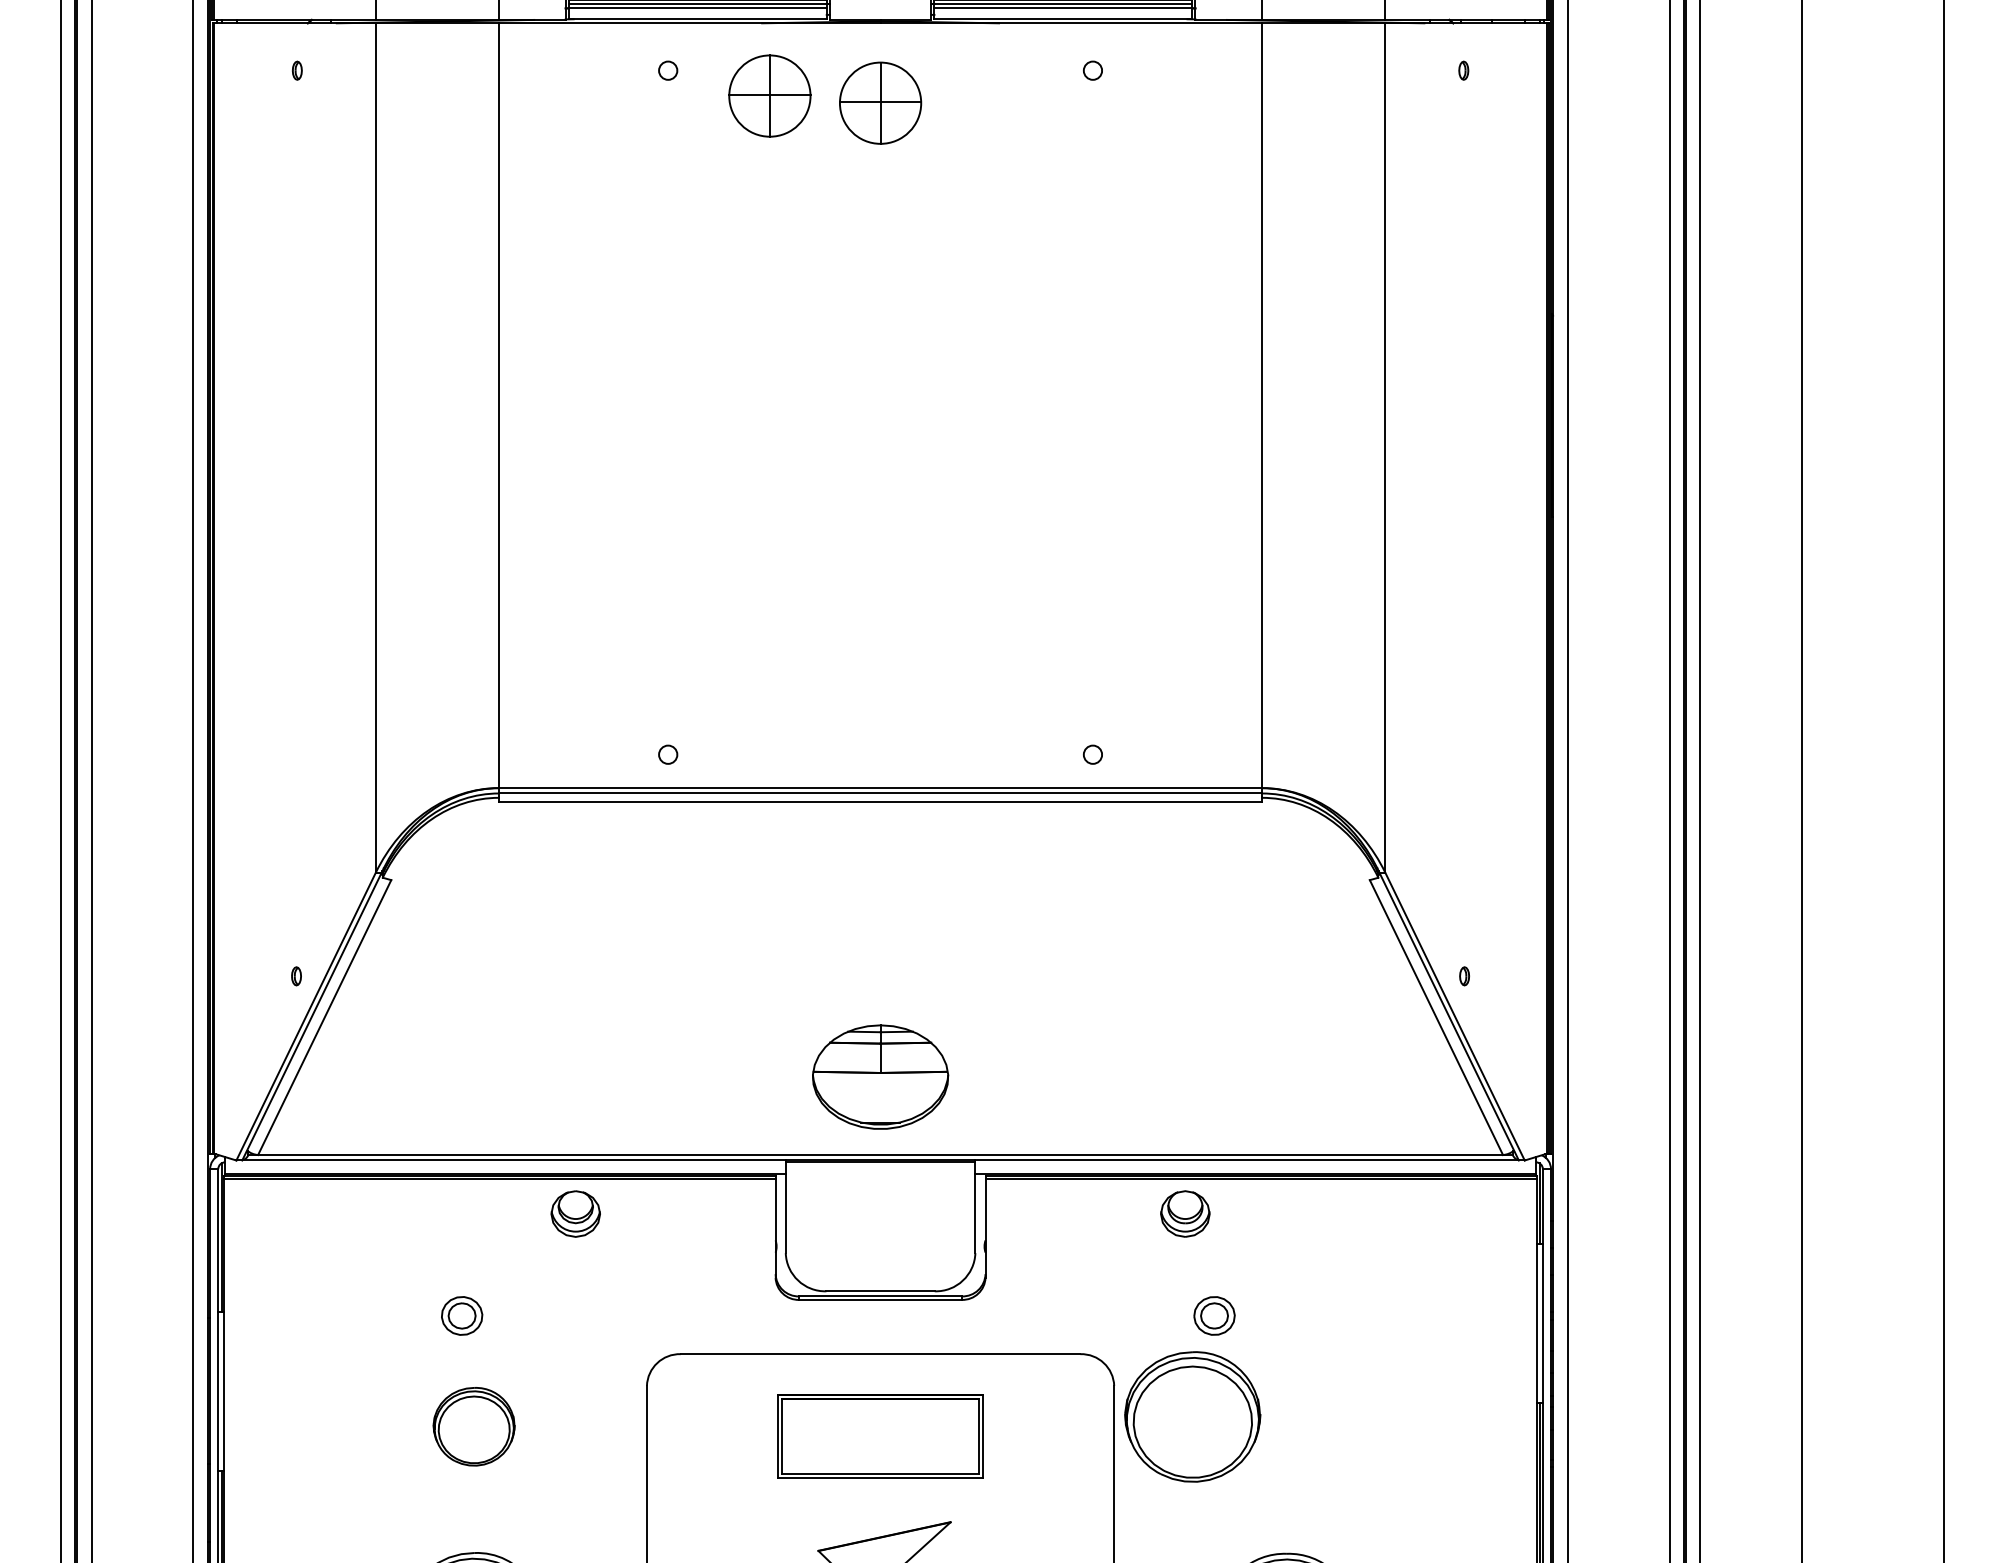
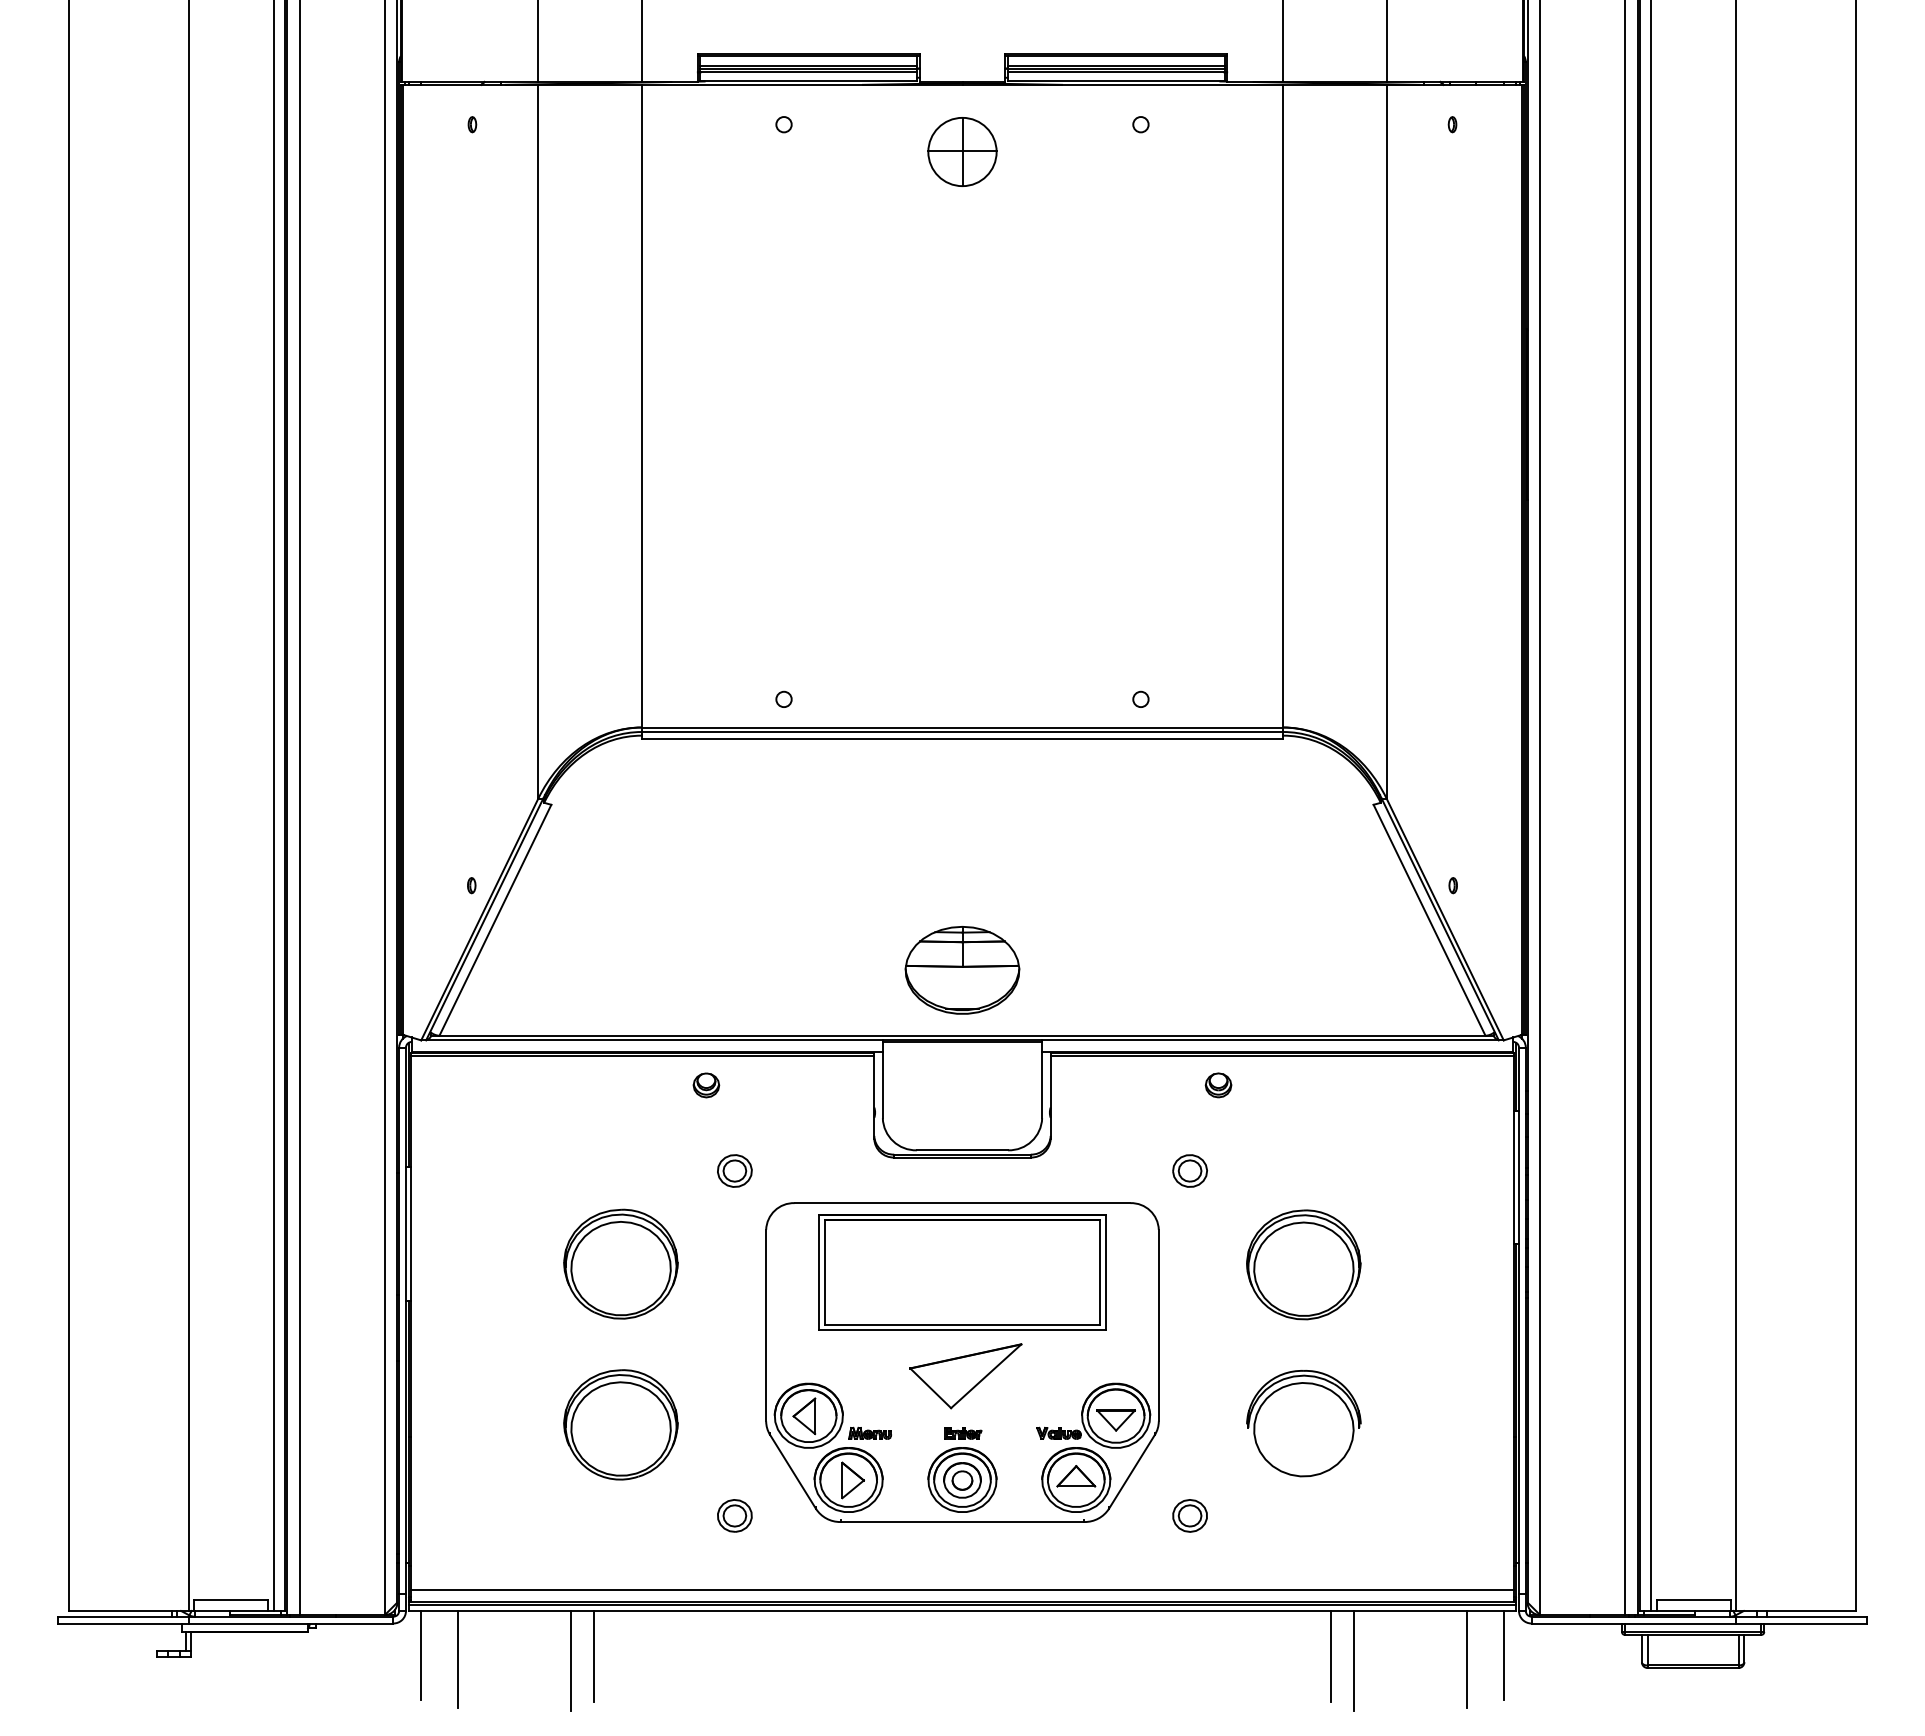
part: (769, 95) -> (869, 145), removed
part: (575, 1214) -> (706, 1085), size x0.62
part: (1185, 1214) -> (1218, 1085), size x0.62
part: (461, 1315) -> (734, 1170), moved
part: (1213, 1315) -> (1189, 1170), moved
part: (1192, 1416) -> (1303, 1264), moved
part: (473, 1426) -> (620, 1263), size x1.67
part: (880, 1436) -> (962, 1272), size x1.67

